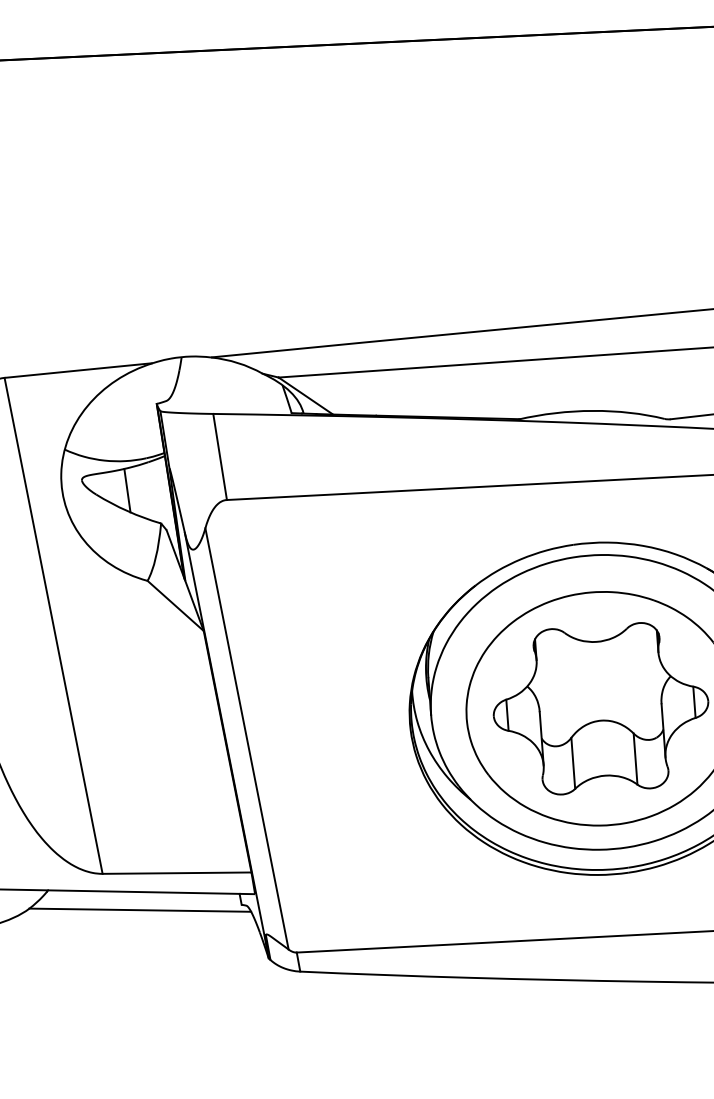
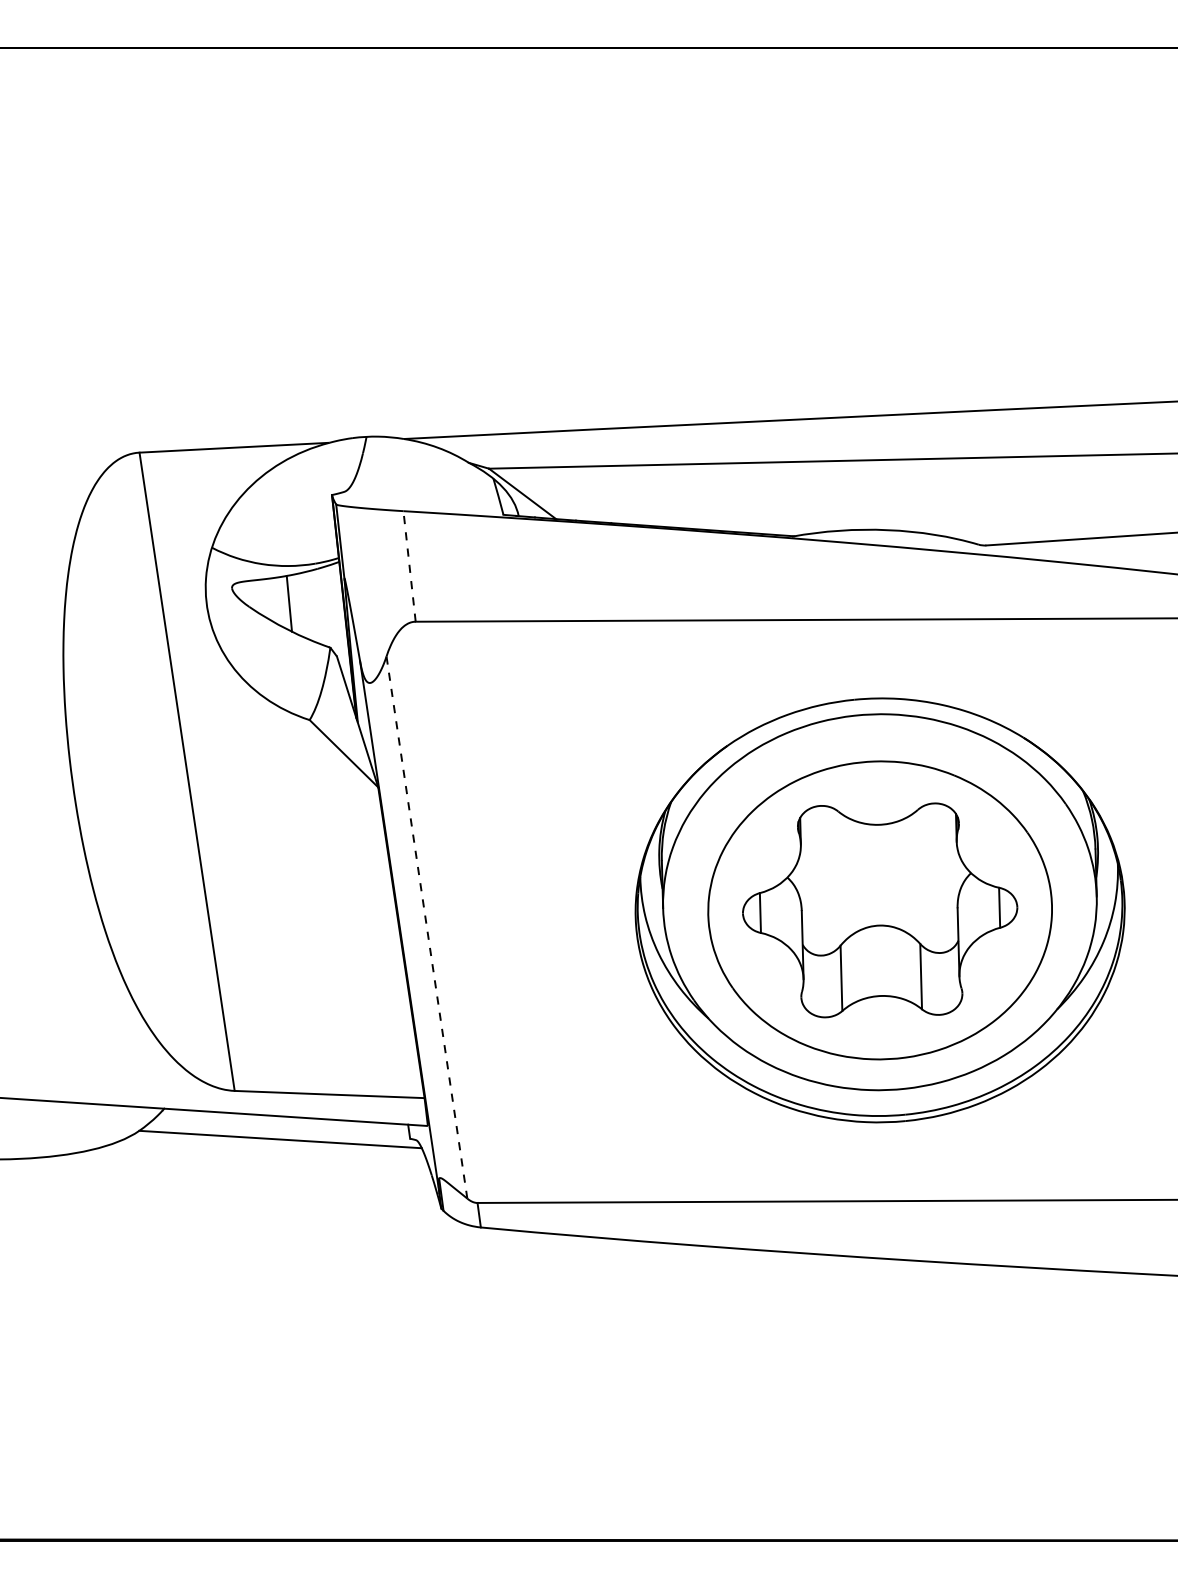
line: (220, 457) -> (409, 566), solid -> dashed
line: (247, 739) -> (427, 928), solid -> dashed

